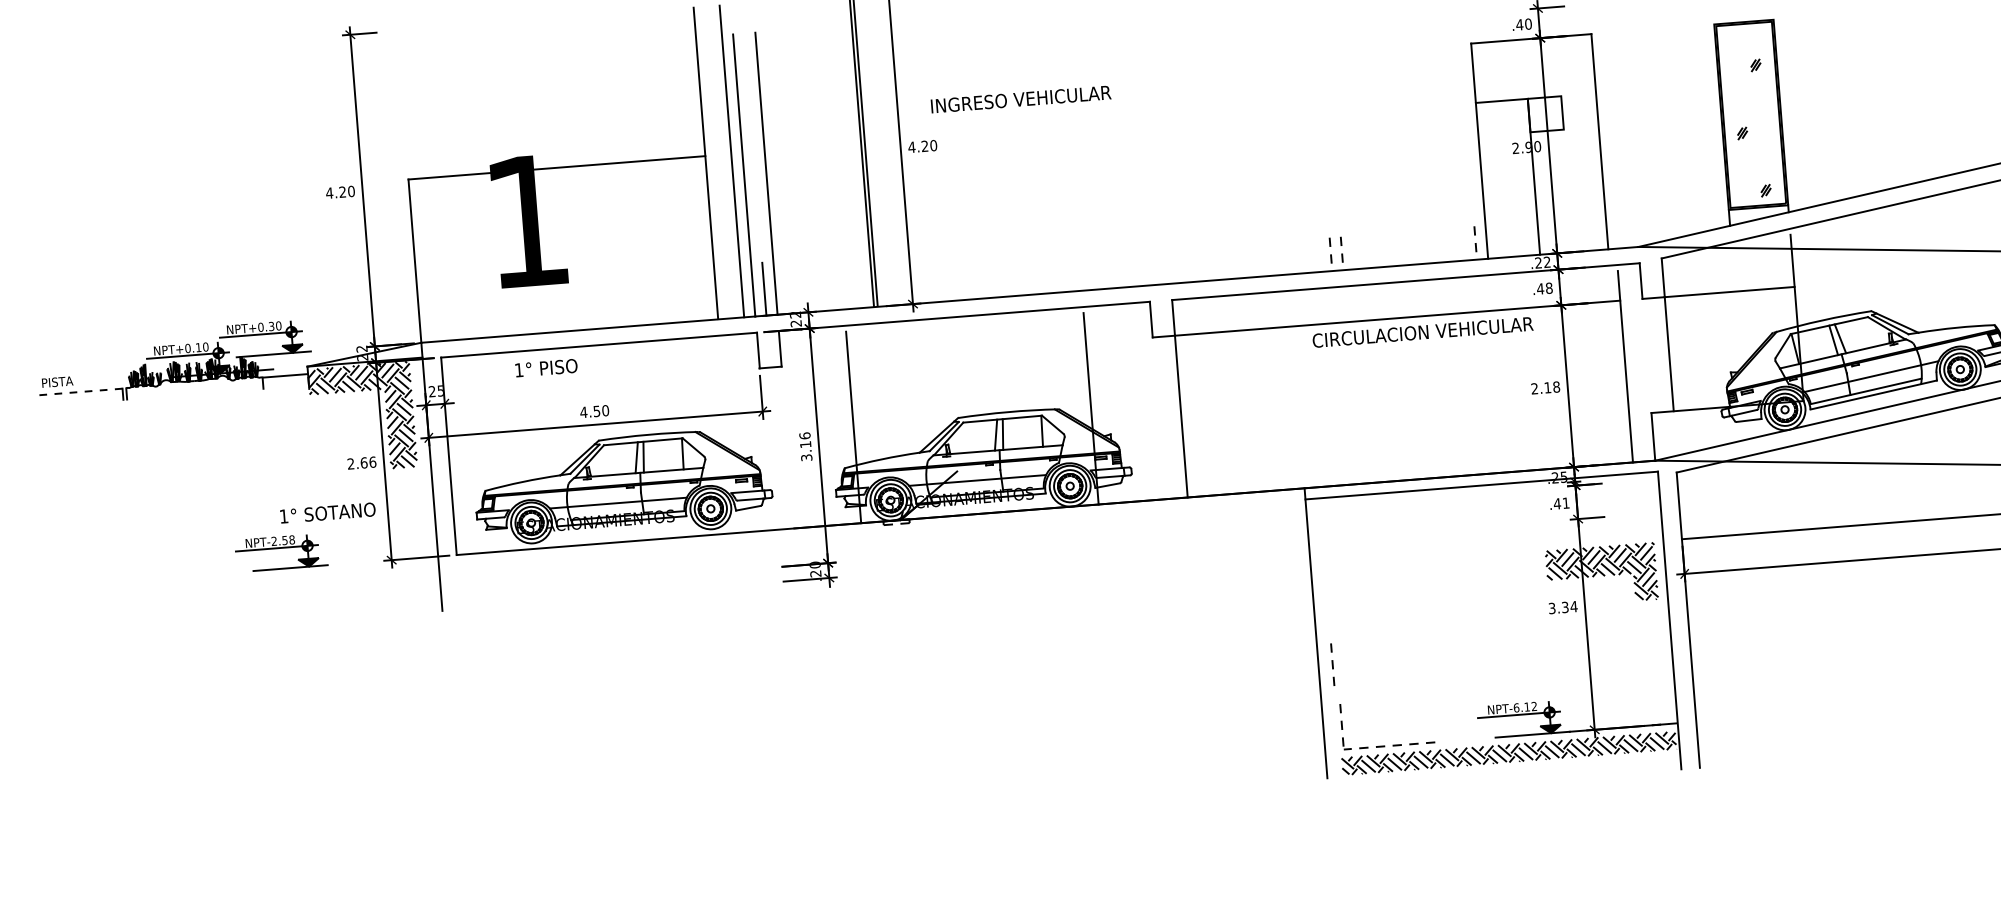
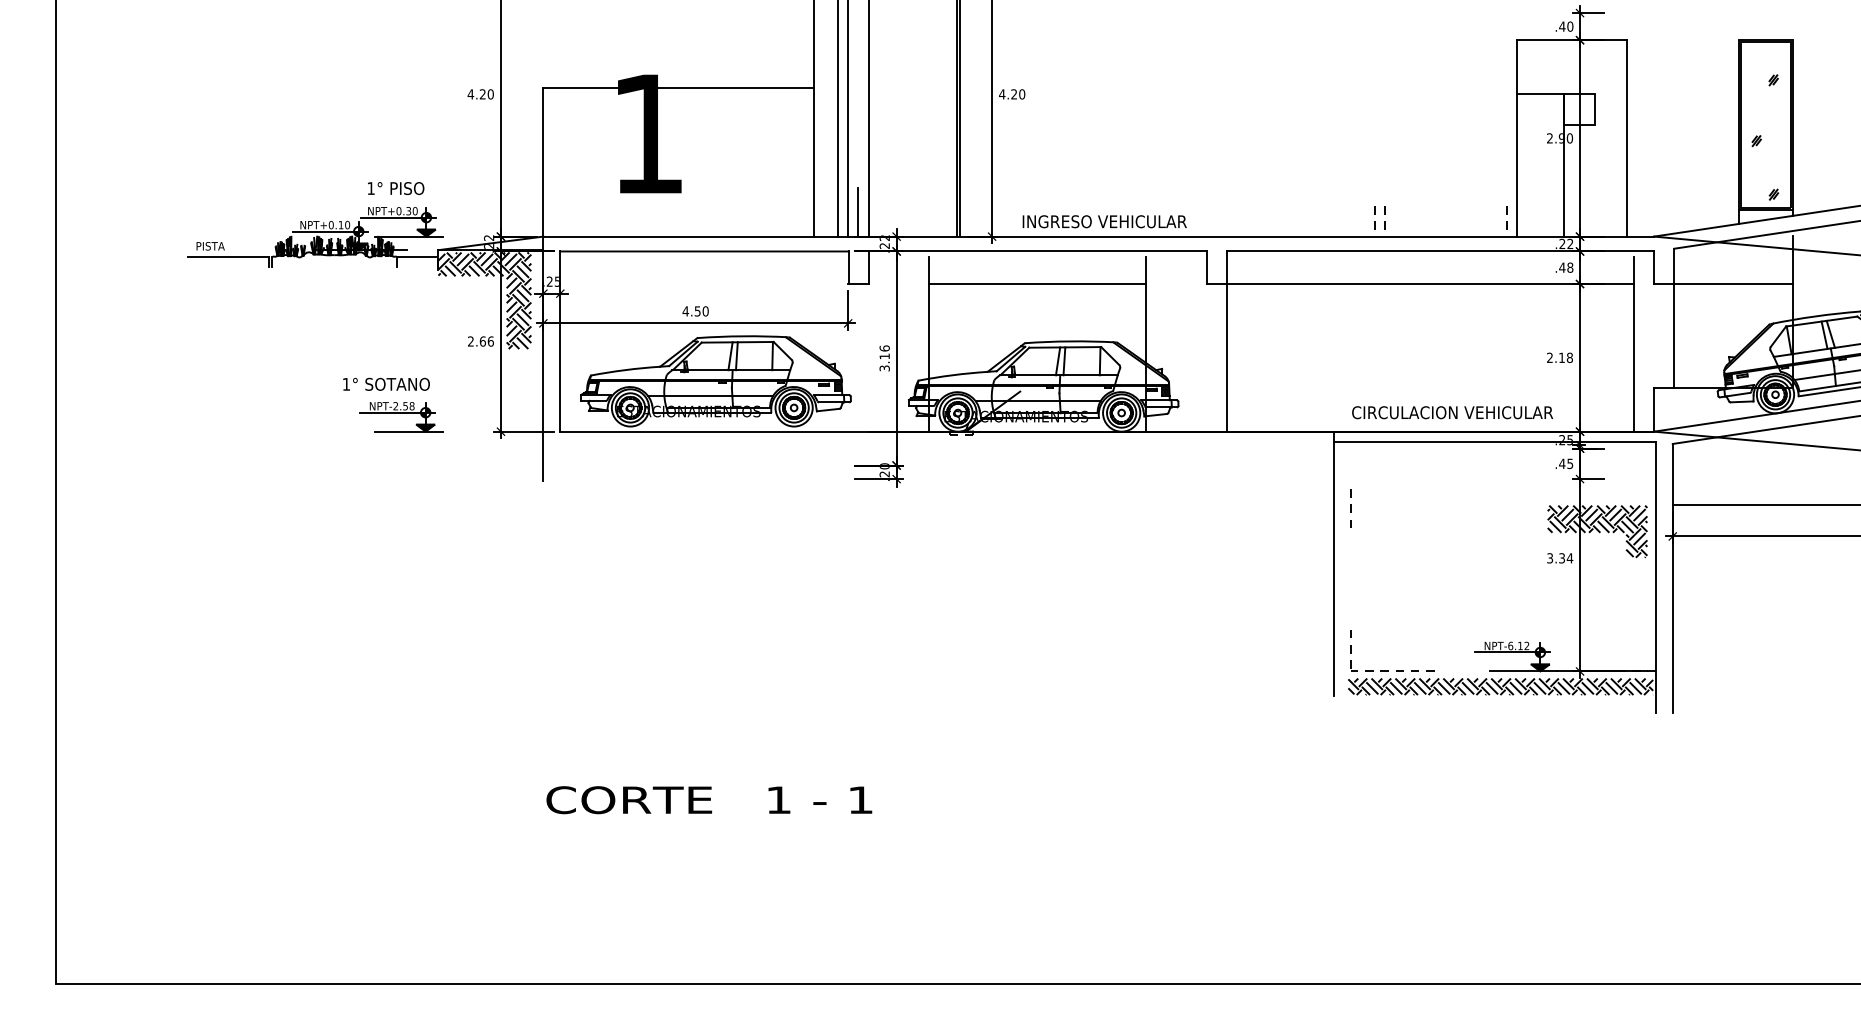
text: (1020, 99) -> (1104, 221), moved
text: (1422, 332) -> (1452, 412), moved
line: (966, 352) -> (1037, 284), added
text: (546, 368) -> (396, 188), moved
line: (78, 391) -> (228, 256), dashed -> solid
text: (1566, 502) -> (1570, 463), .41 -> .45
text: (327, 512) -> (386, 383), moved
line: (1332, 664) -> (1350, 508), moved

